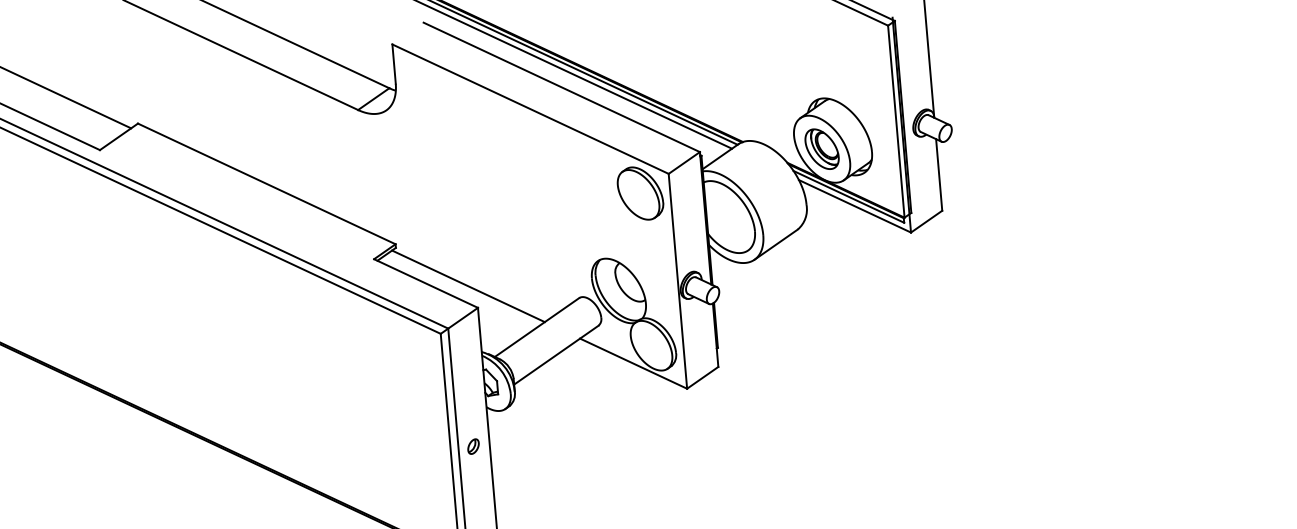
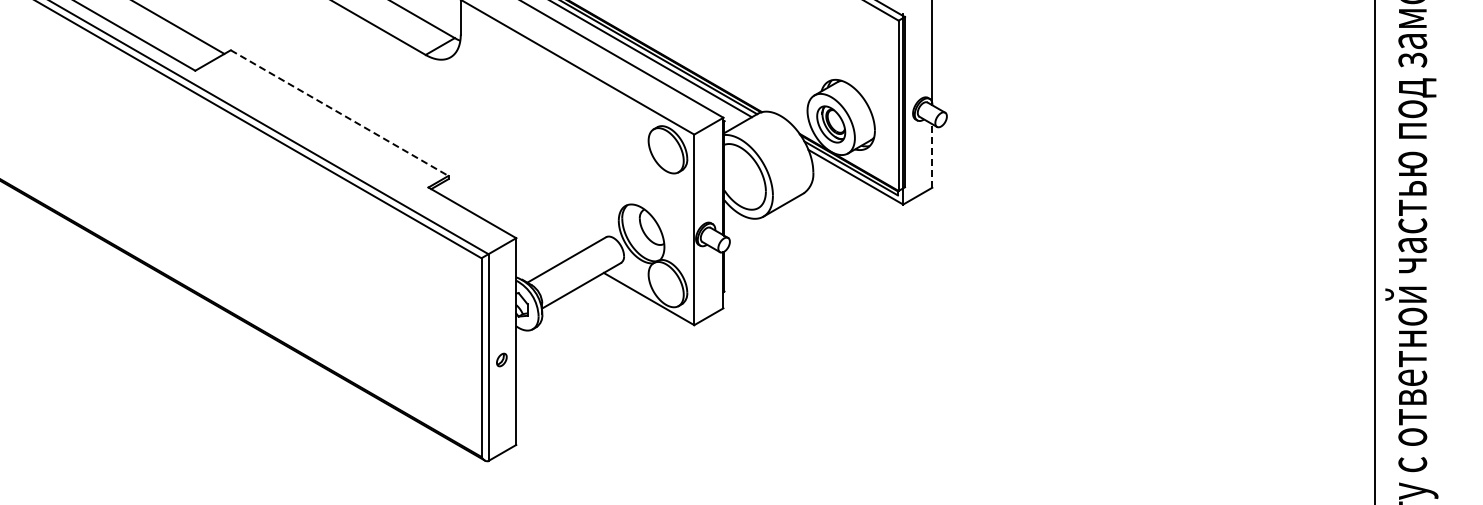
line: (939, 174) -> (932, 155), solid -> dashed
line: (266, 184) -> (339, 113), solid -> dashed
line: (468, 286) -> (509, 218), removed

